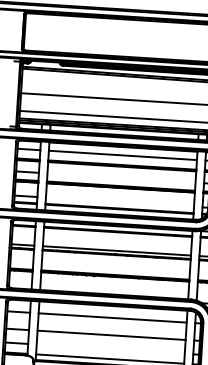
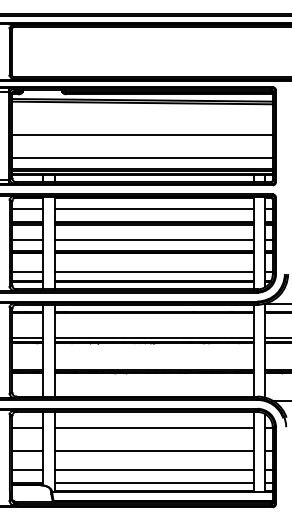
line: (121, 177) -> (153, 239), added
line: (119, 202) -> (153, 272), added
line: (110, 348) -> (153, 469), added

